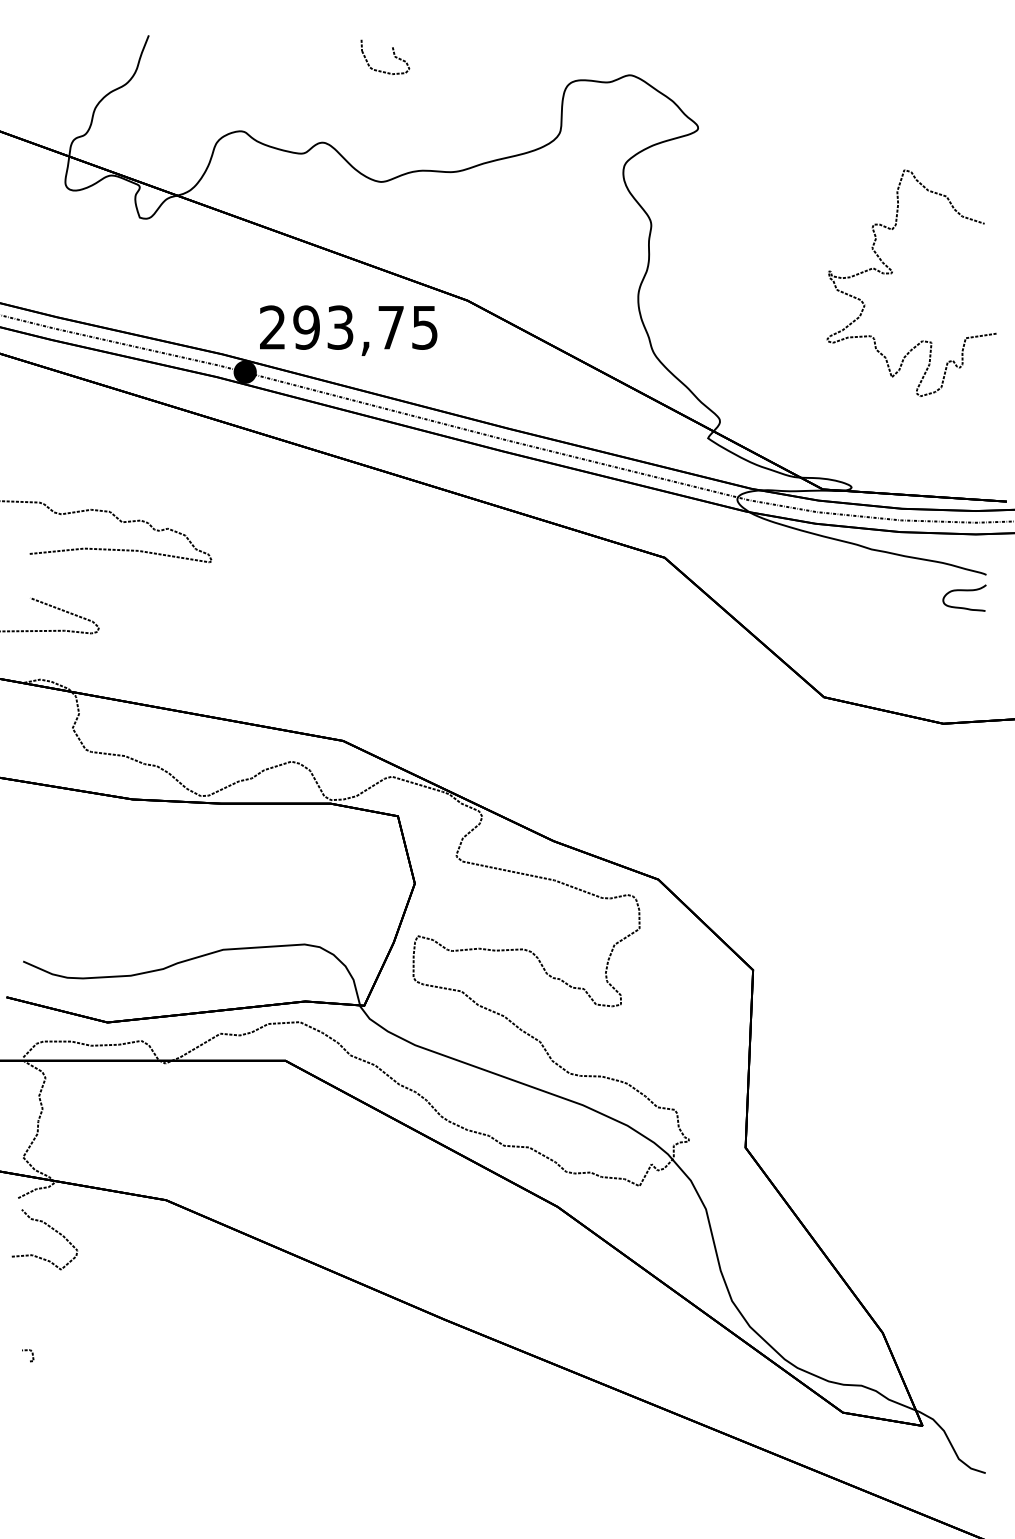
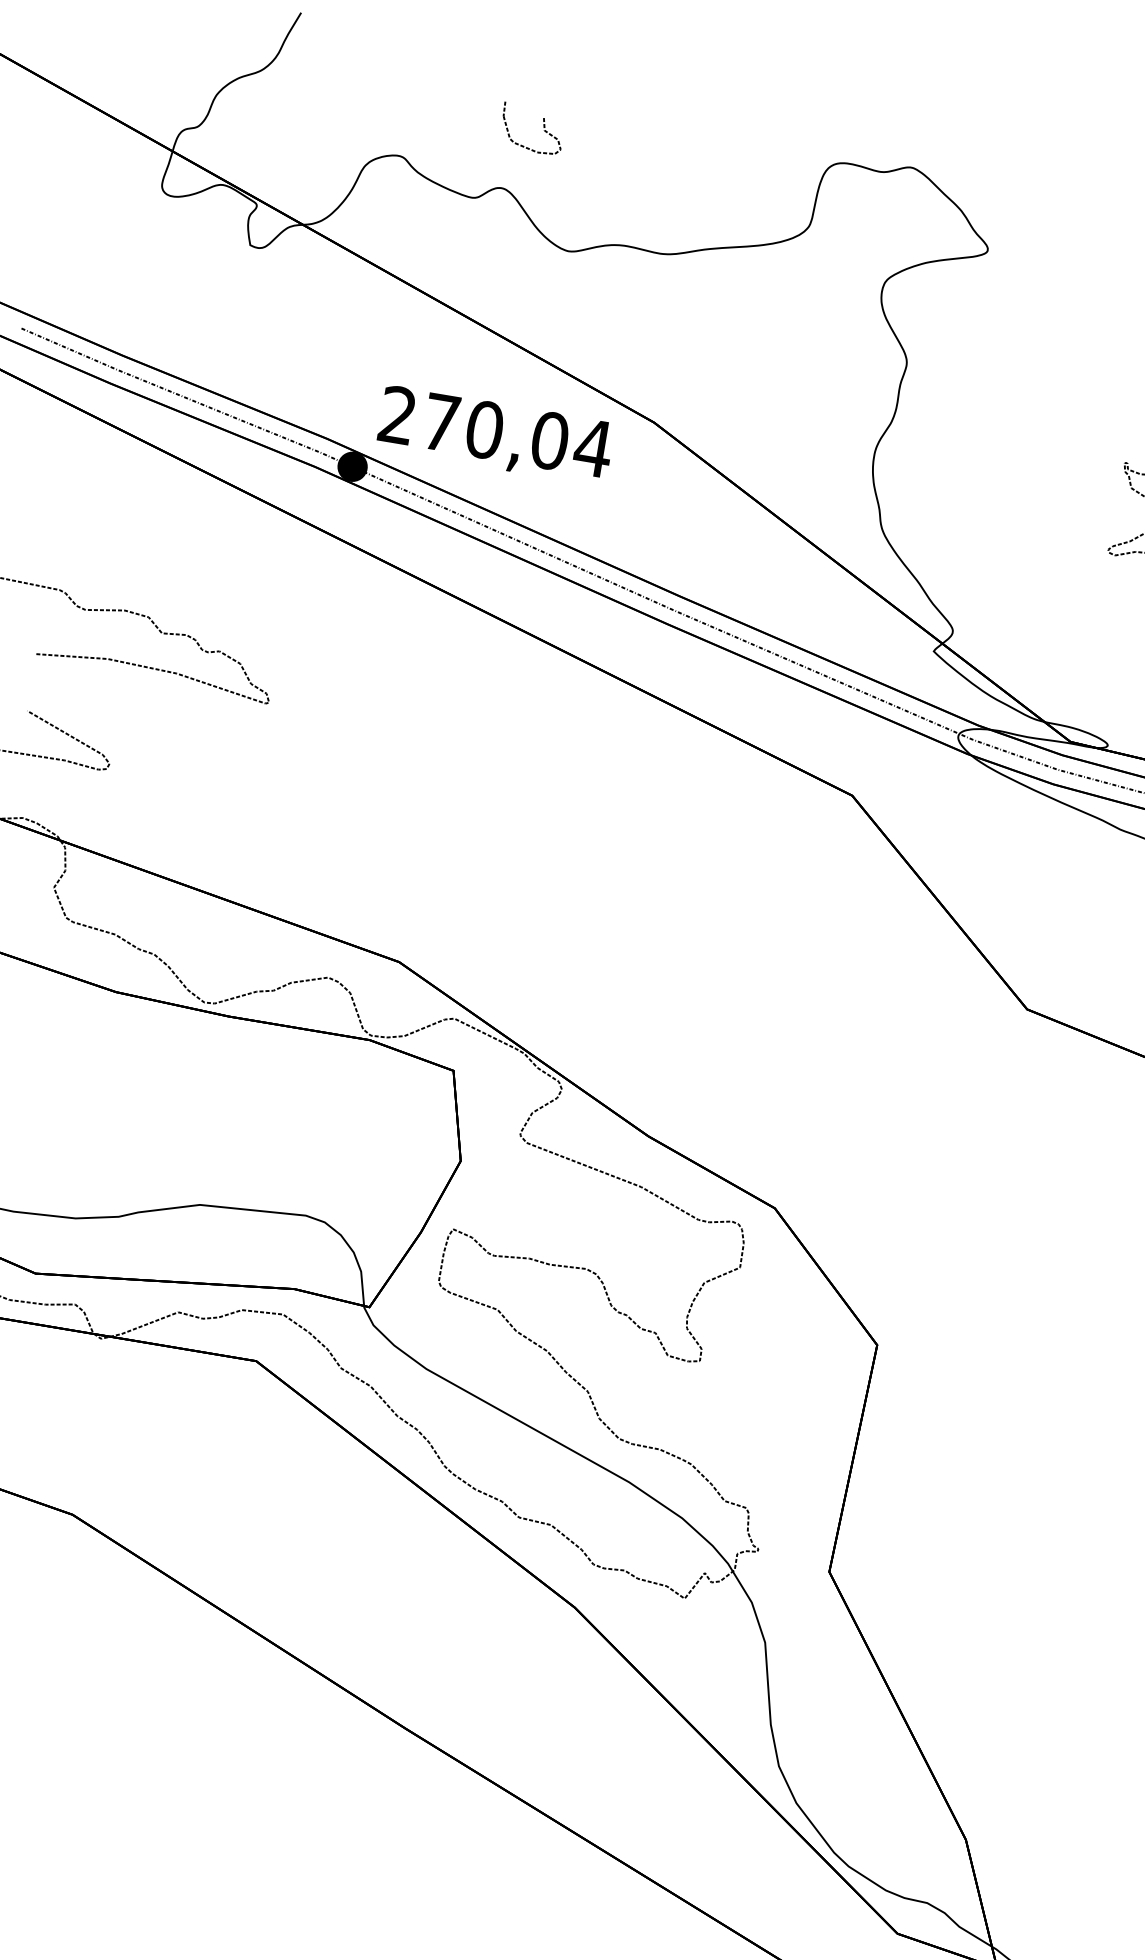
part: (393, 54) -> (543, 127), moved
text: (365, 327) -> (516, 435), 293,75 -> 270,04

